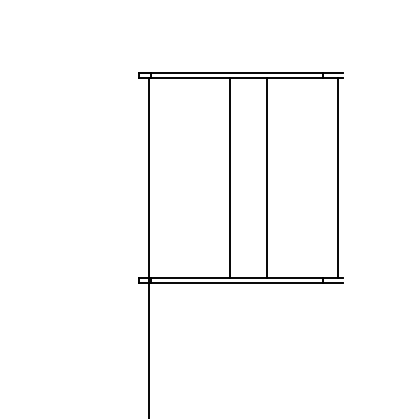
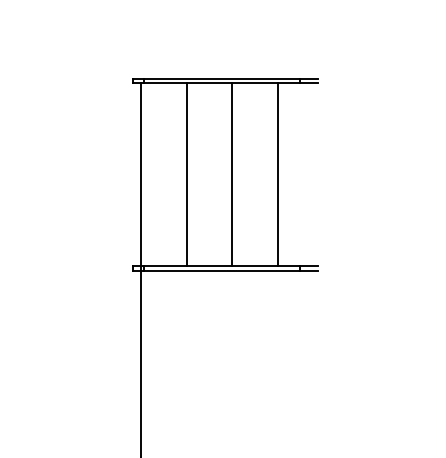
line: (230, 177) -> (186, 174), moved
line: (267, 177) -> (232, 174), moved
line: (337, 177) -> (277, 174), moved

